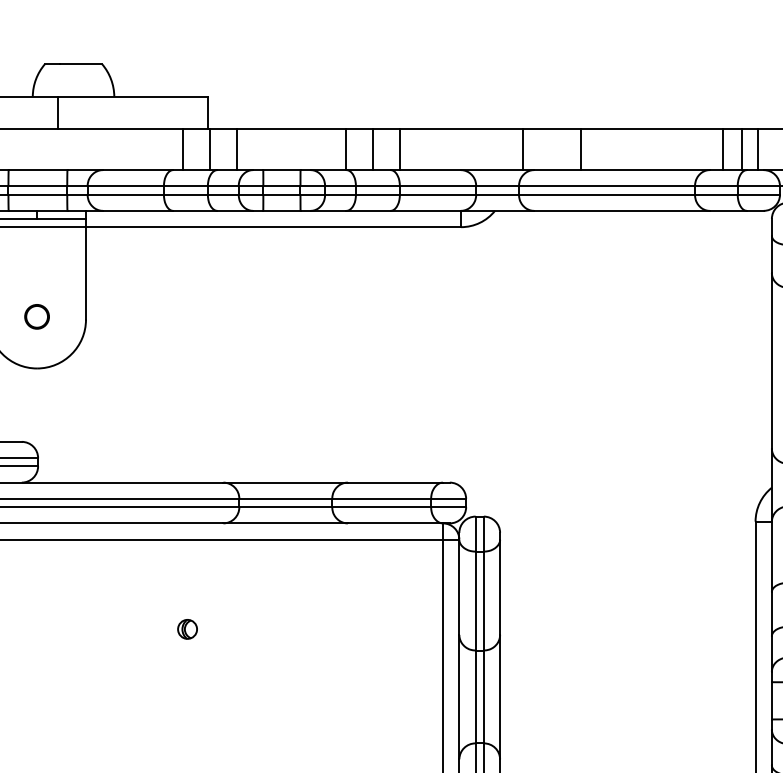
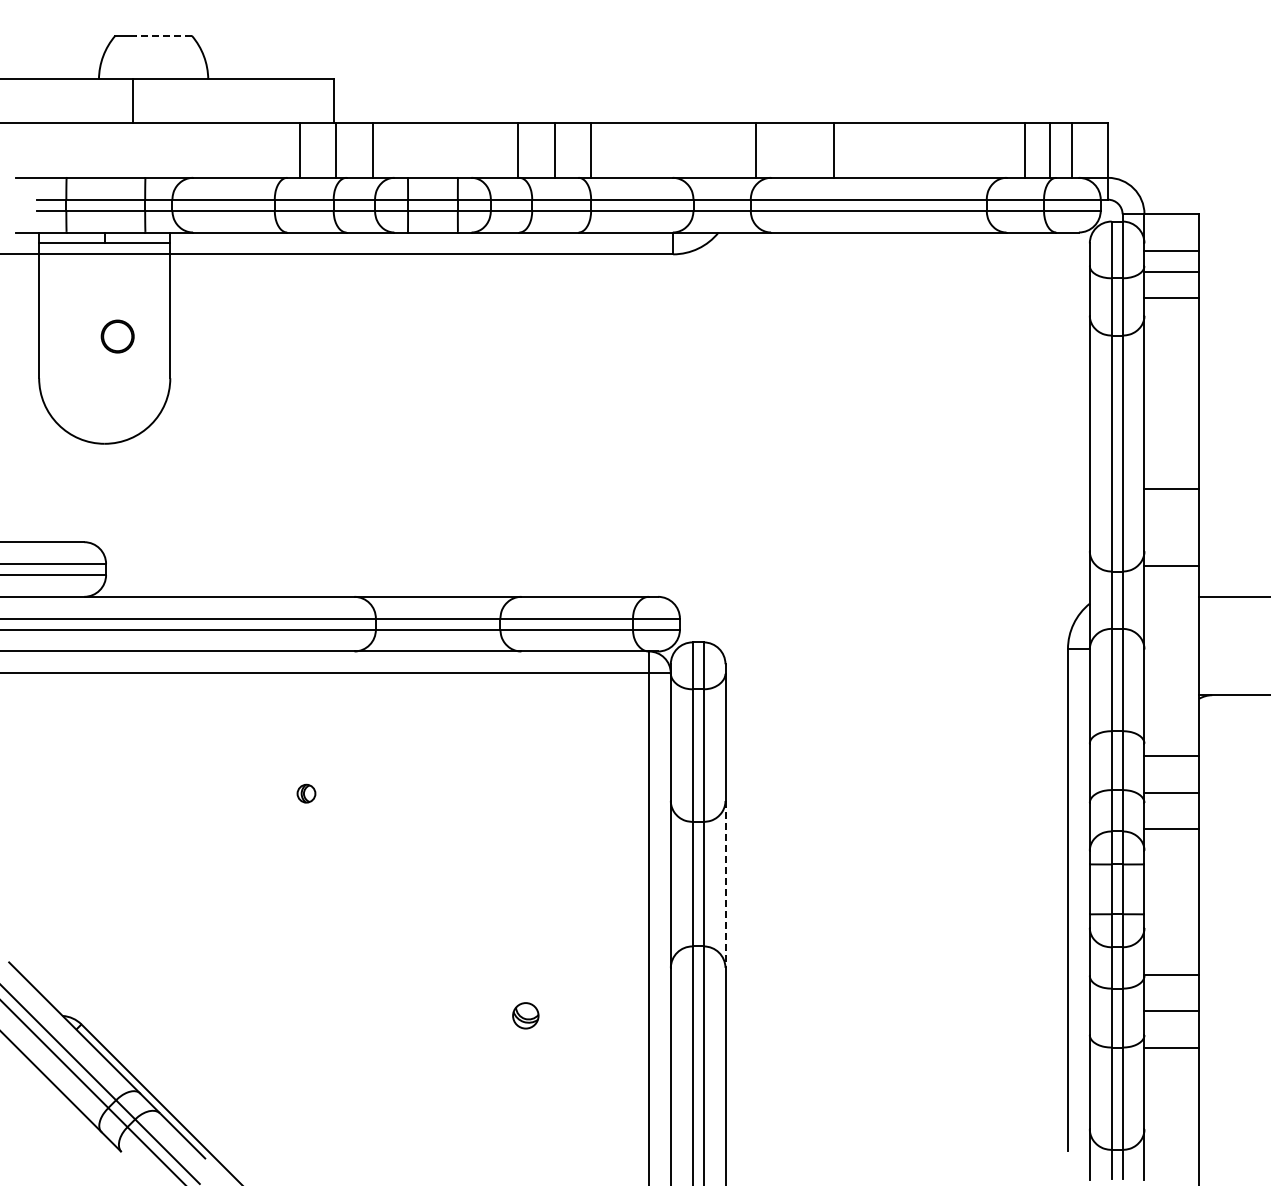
line: (80, 63) -> (163, 35), solid -> dashed
circle: (36, 316) -> (117, 336), moved
part: (187, 629) -> (306, 793), size x0.7
line: (500, 697) -> (725, 884), solid -> dashed

